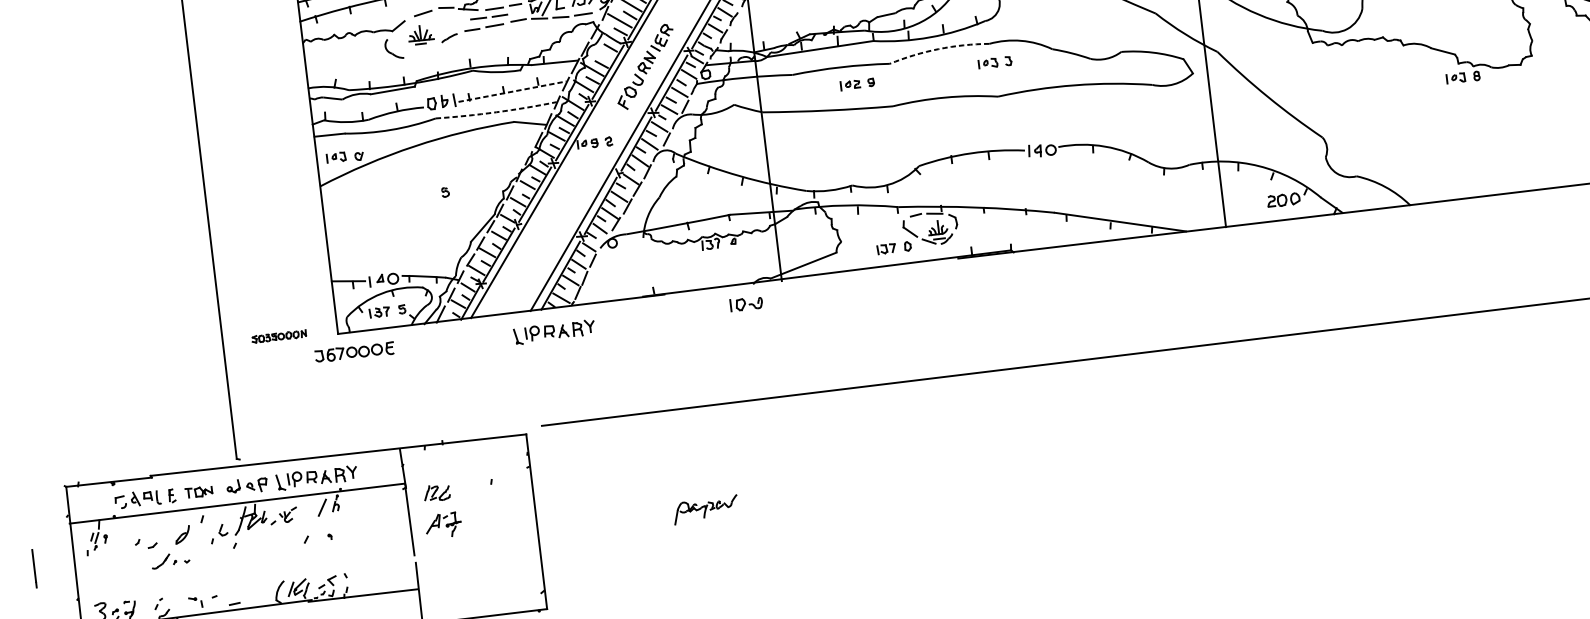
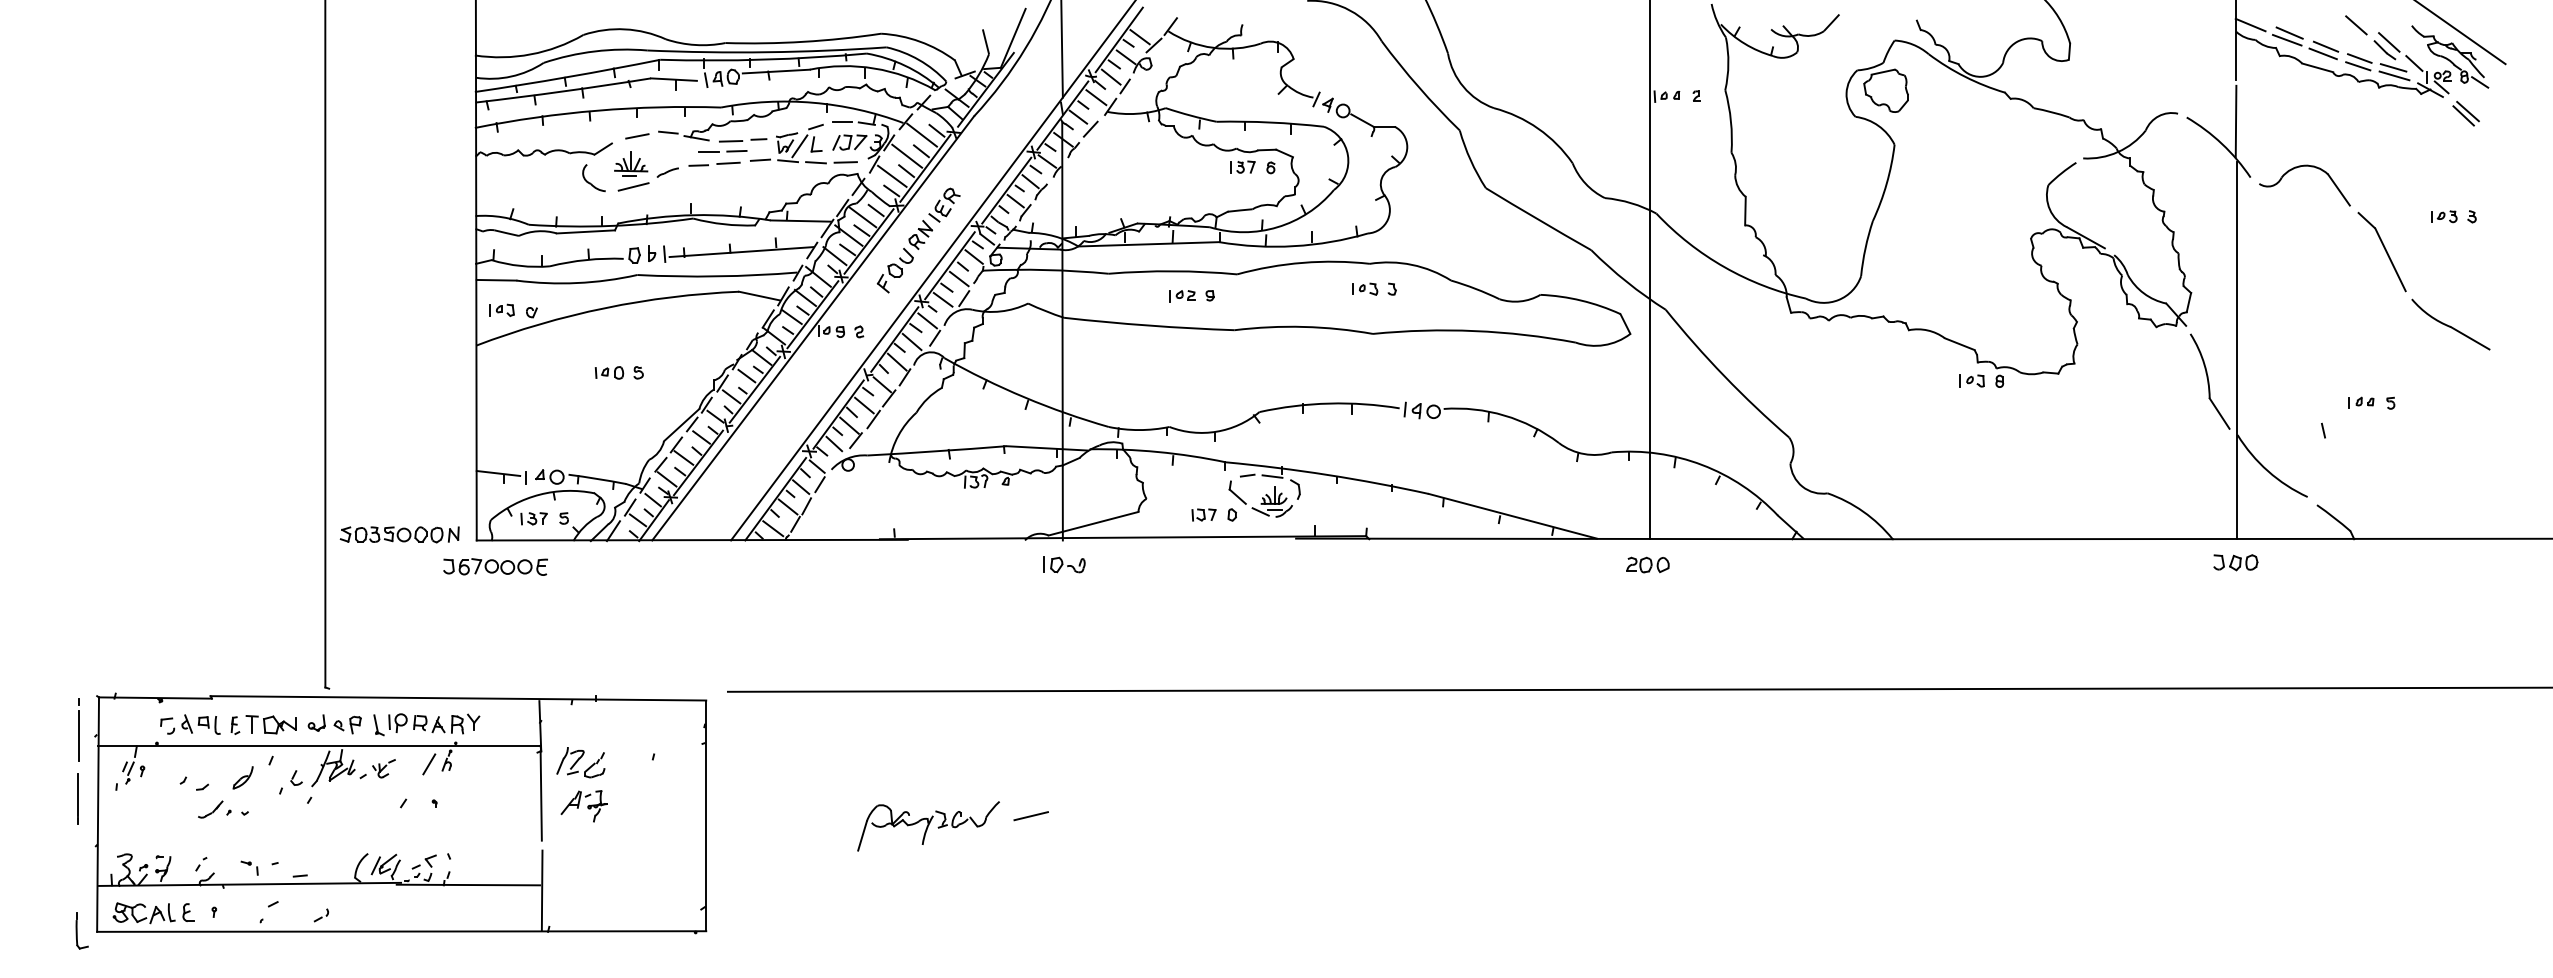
arc: (938, 48) -> (1303, 262), dashed -> solid
line: (424, 51) -> (633, 186), added
line: (601, 54) -> (862, 217), added
line: (513, 91) -> (742, 252), dashed -> solid
arc: (496, 112) -> (717, 276), dashed -> solid
part: (423, 194) -> (609, 372), added
part: (1283, 199) -> (1647, 564), moved
part: (746, 303) -> (1064, 564), moved
part: (554, 332) -> (758, 571), removed
part: (279, 336) -> (399, 534), size x1.67
part: (198, 491) -> (270, 724), size x1.43
part: (436, 492) -> (580, 762), size x1.43
line: (782, 492) -> (1030, 816), added
part: (705, 509) -> (928, 826), size x1.67
line: (53, 513) -> (78, 729), added
line: (34, 568) -> (77, 798), moved

